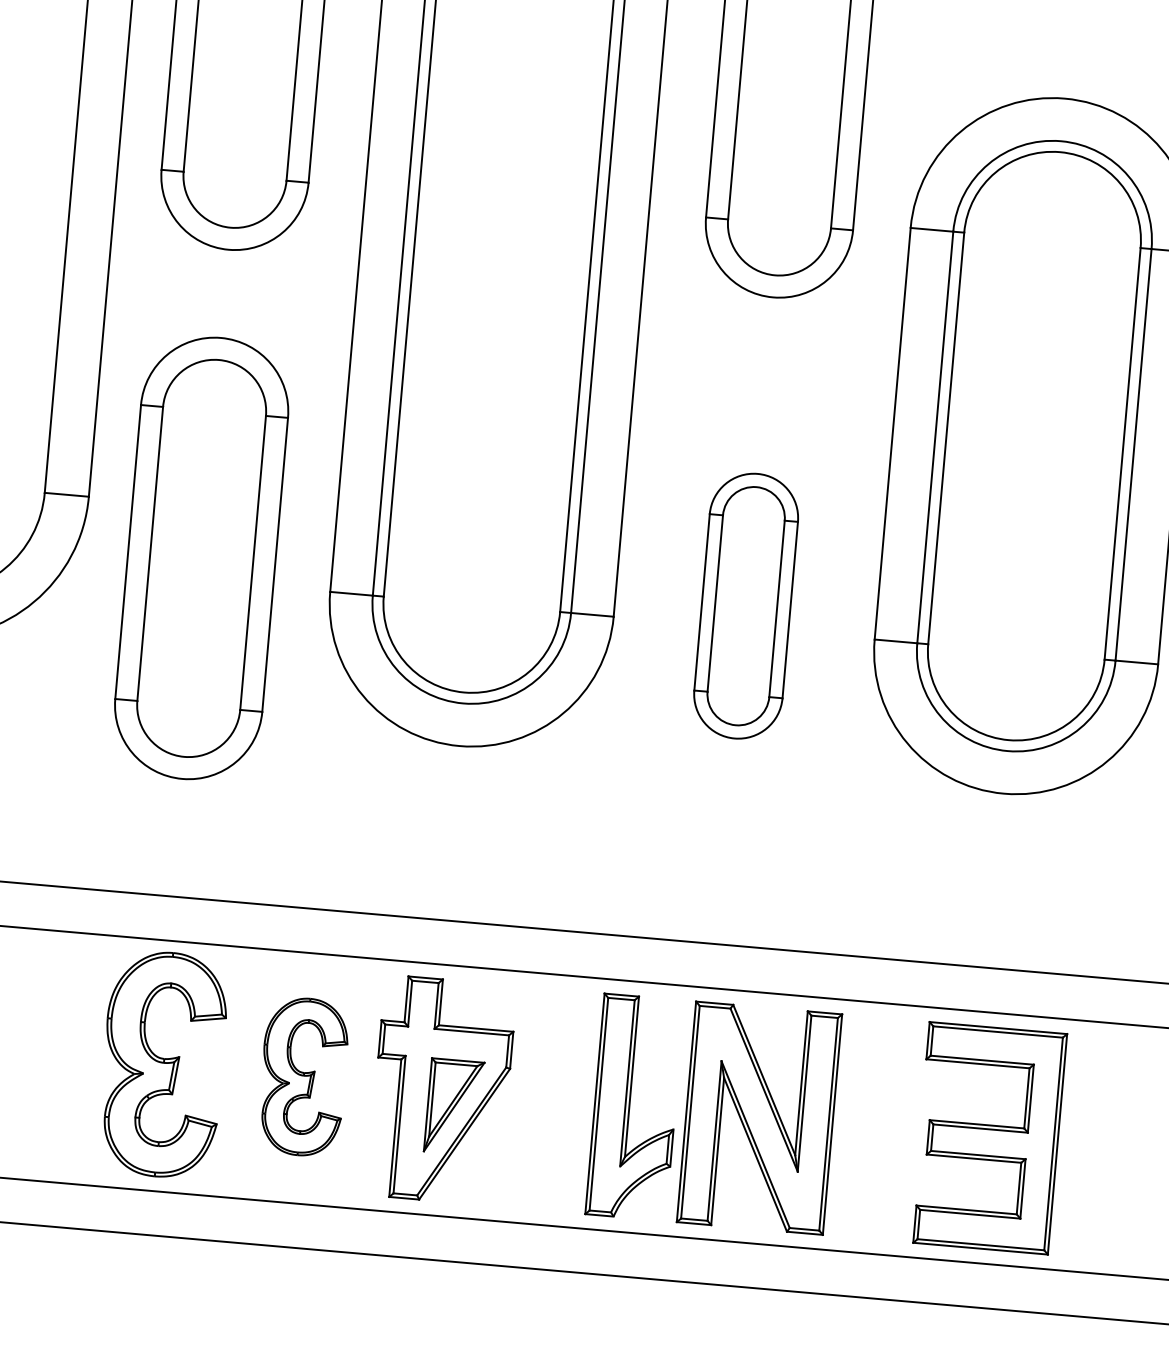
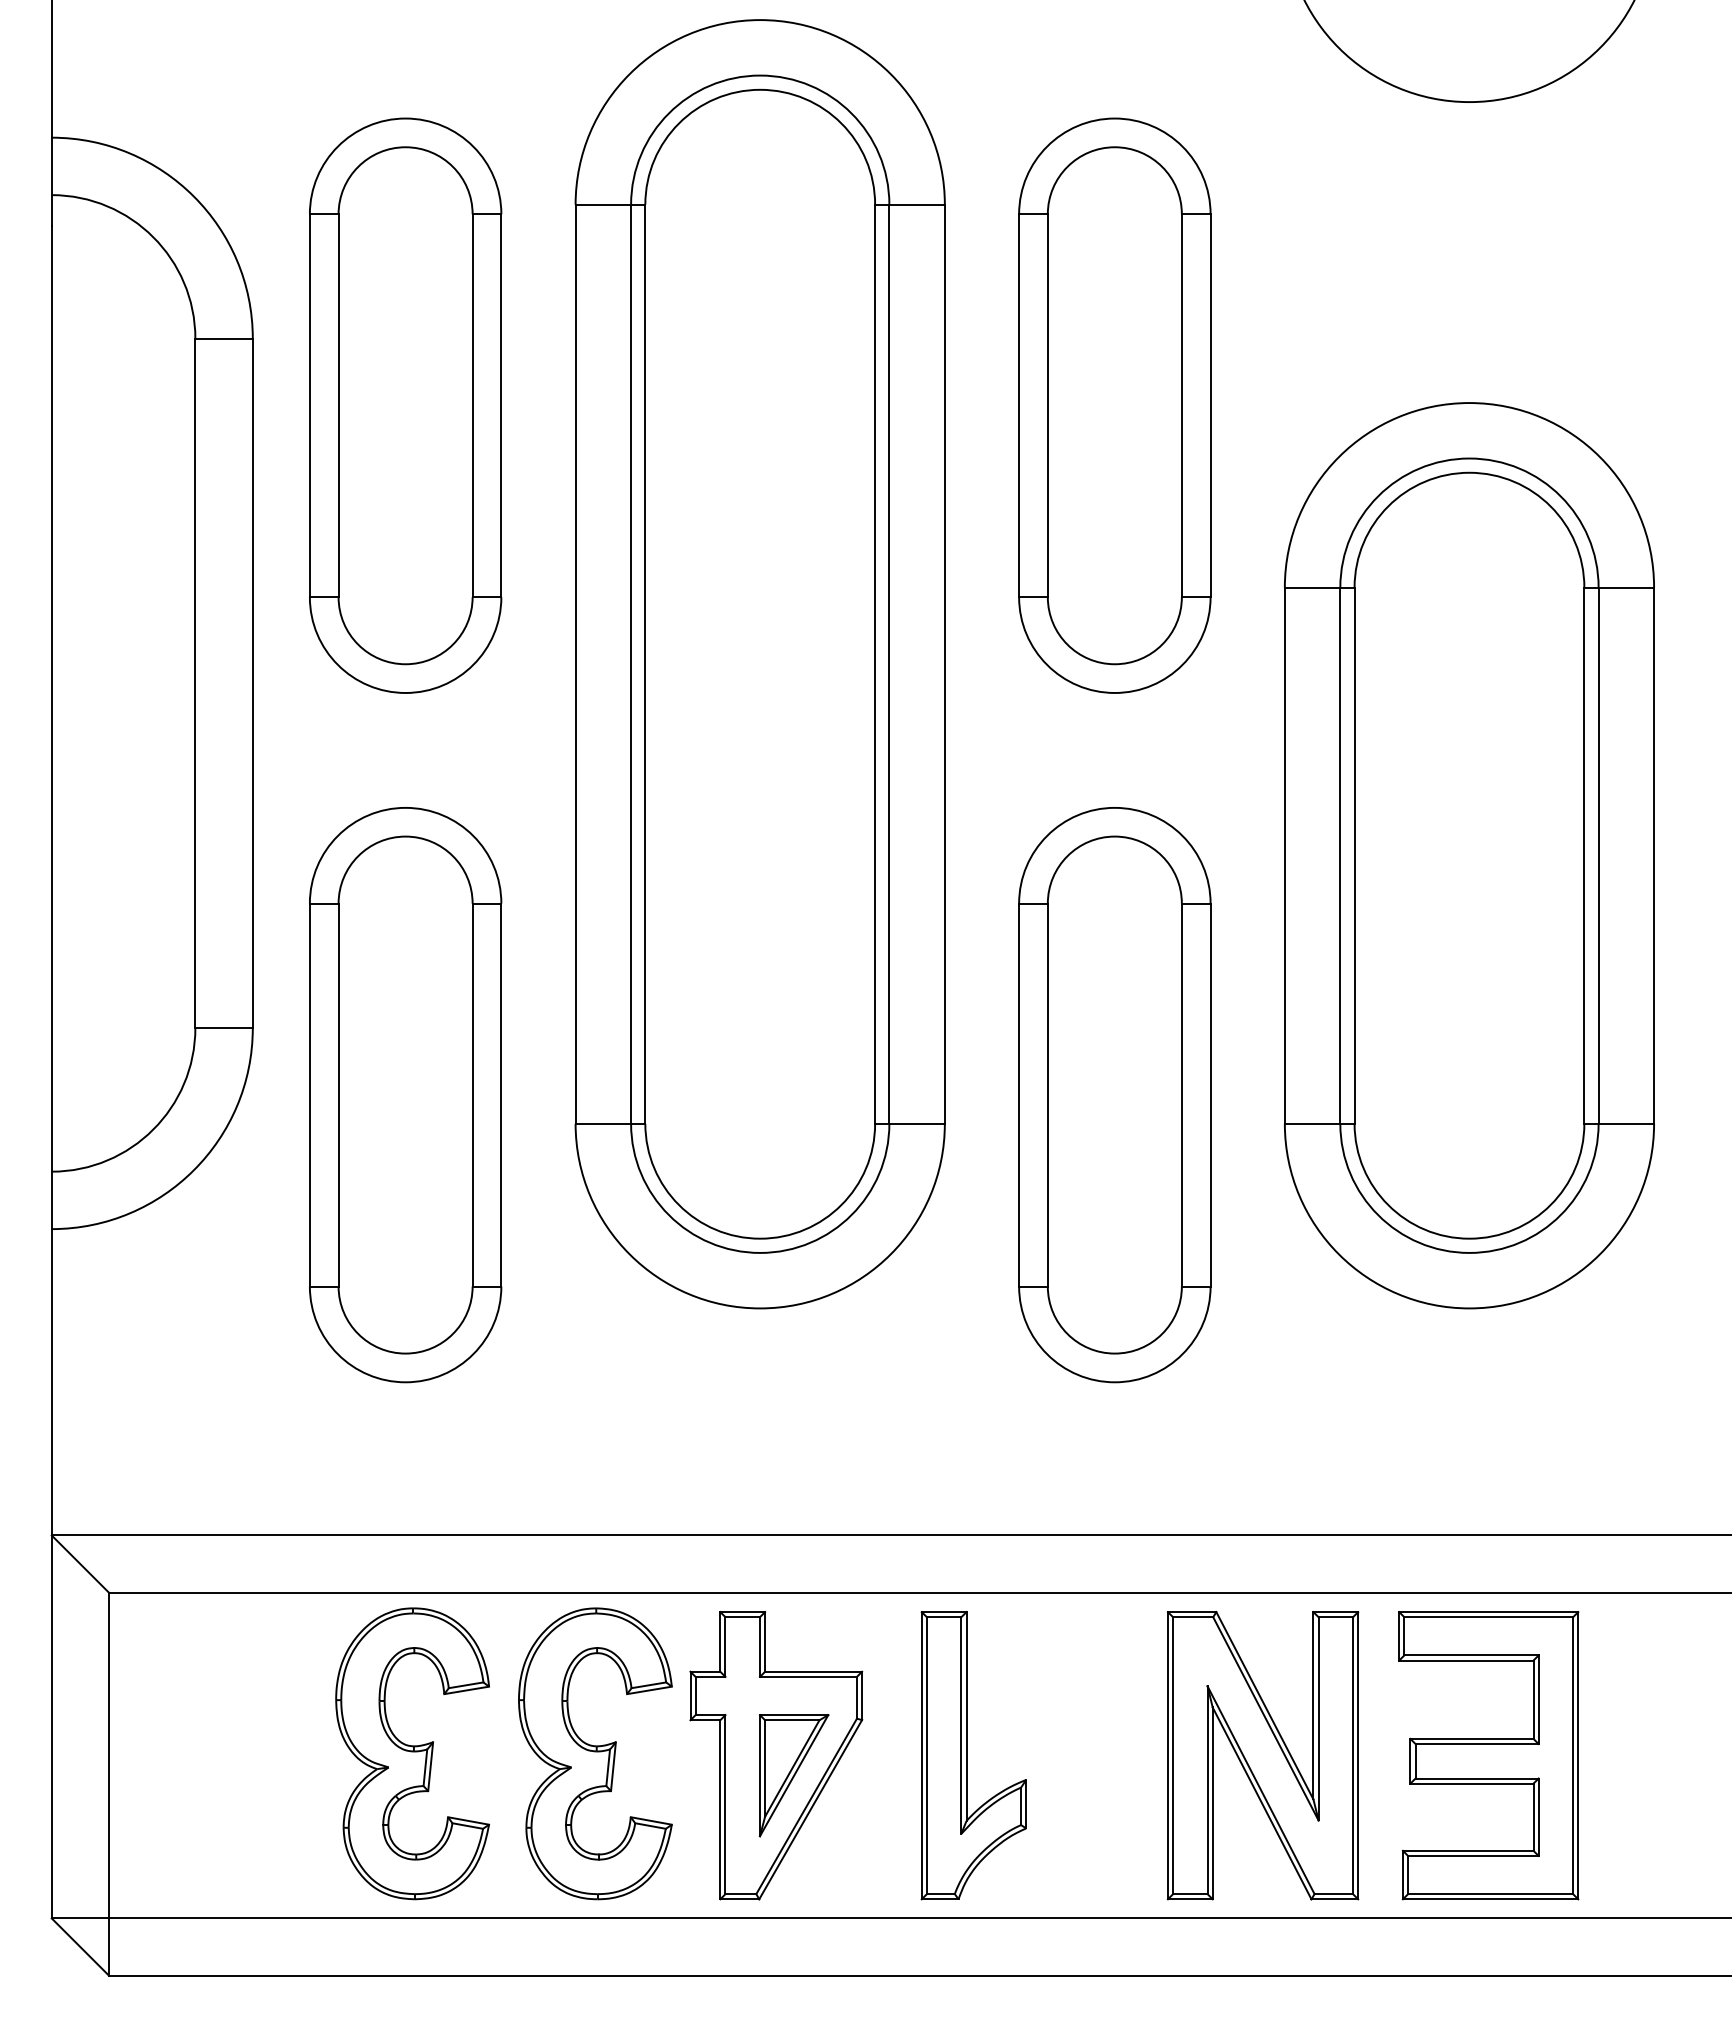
part: (745, 606) -> (1114, 1095), size x1.67
part: (303, 1076) -> (595, 1753), size x1.43
part: (634, 1107) -> (973, 1755), moved
part: (759, 1118) -> (1262, 1755), moved

